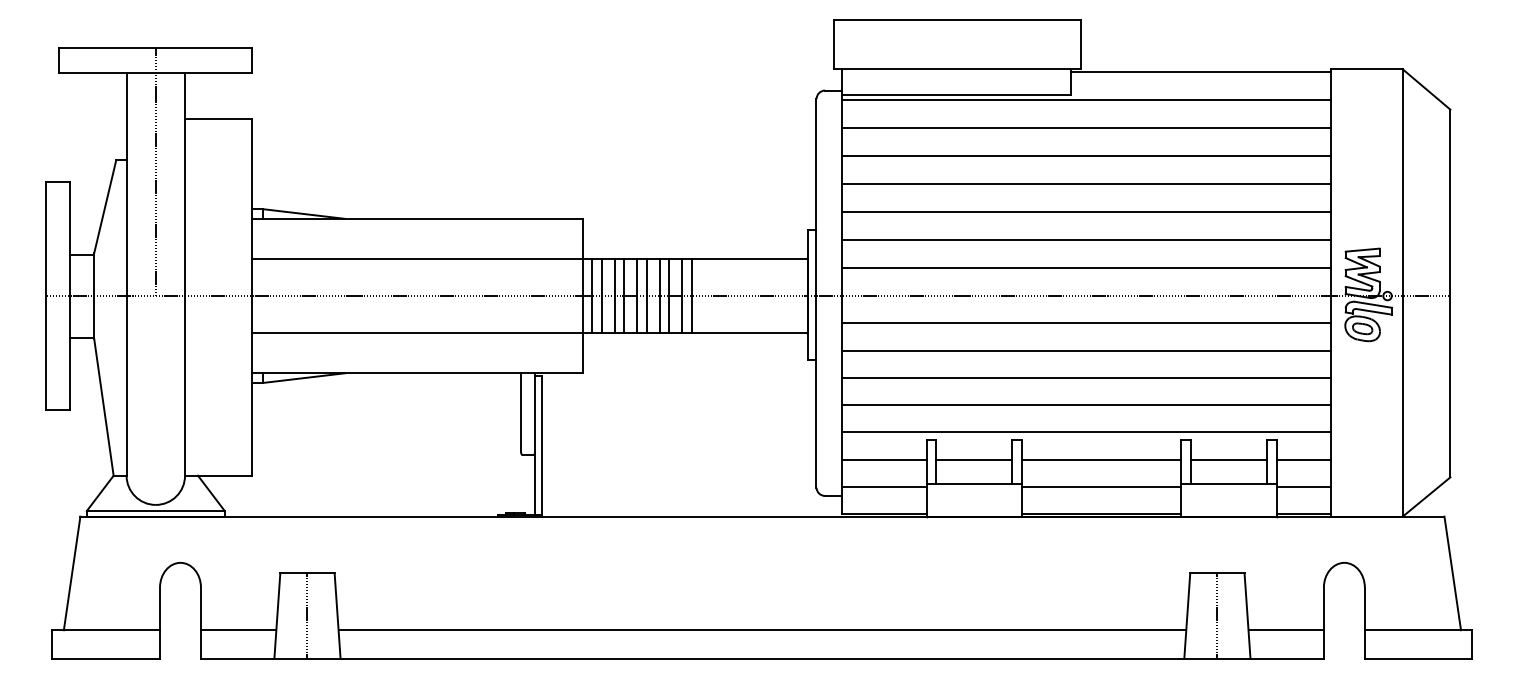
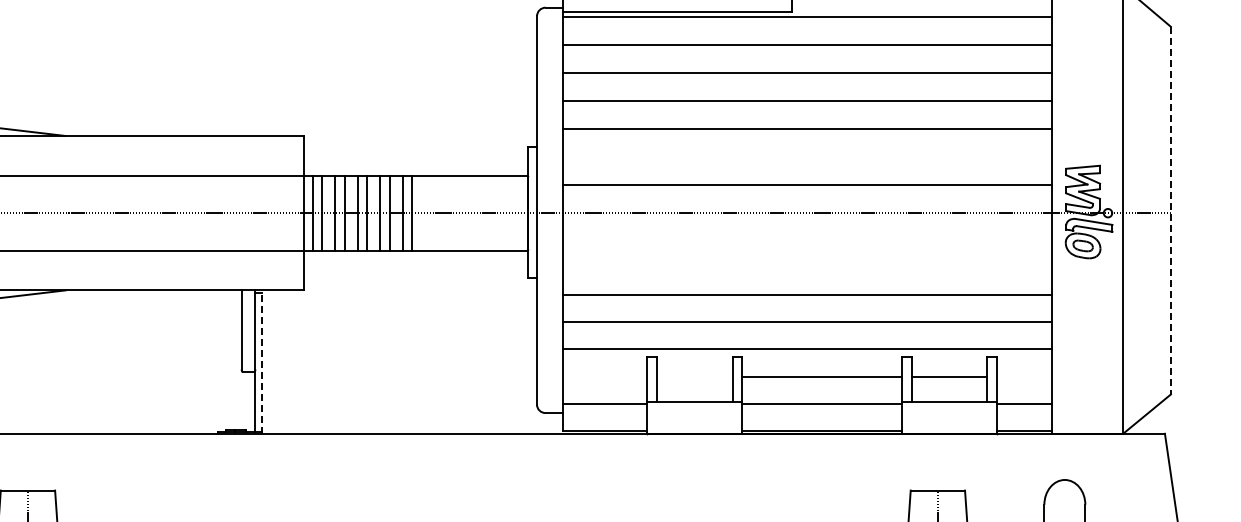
line: (1086, 240) -> (806, 157), removed
line: (1450, 293) -> (1170, 210), solid -> dashed
line: (1086, 323) -> (806, 240), removed
line: (1086, 350) -> (806, 267), removed
line: (541, 445) -> (261, 362), solid -> dashed
line: (884, 459) -> (604, 376), removed
line: (974, 459) -> (694, 376), removed
line: (1303, 459) -> (1023, 376), removed

